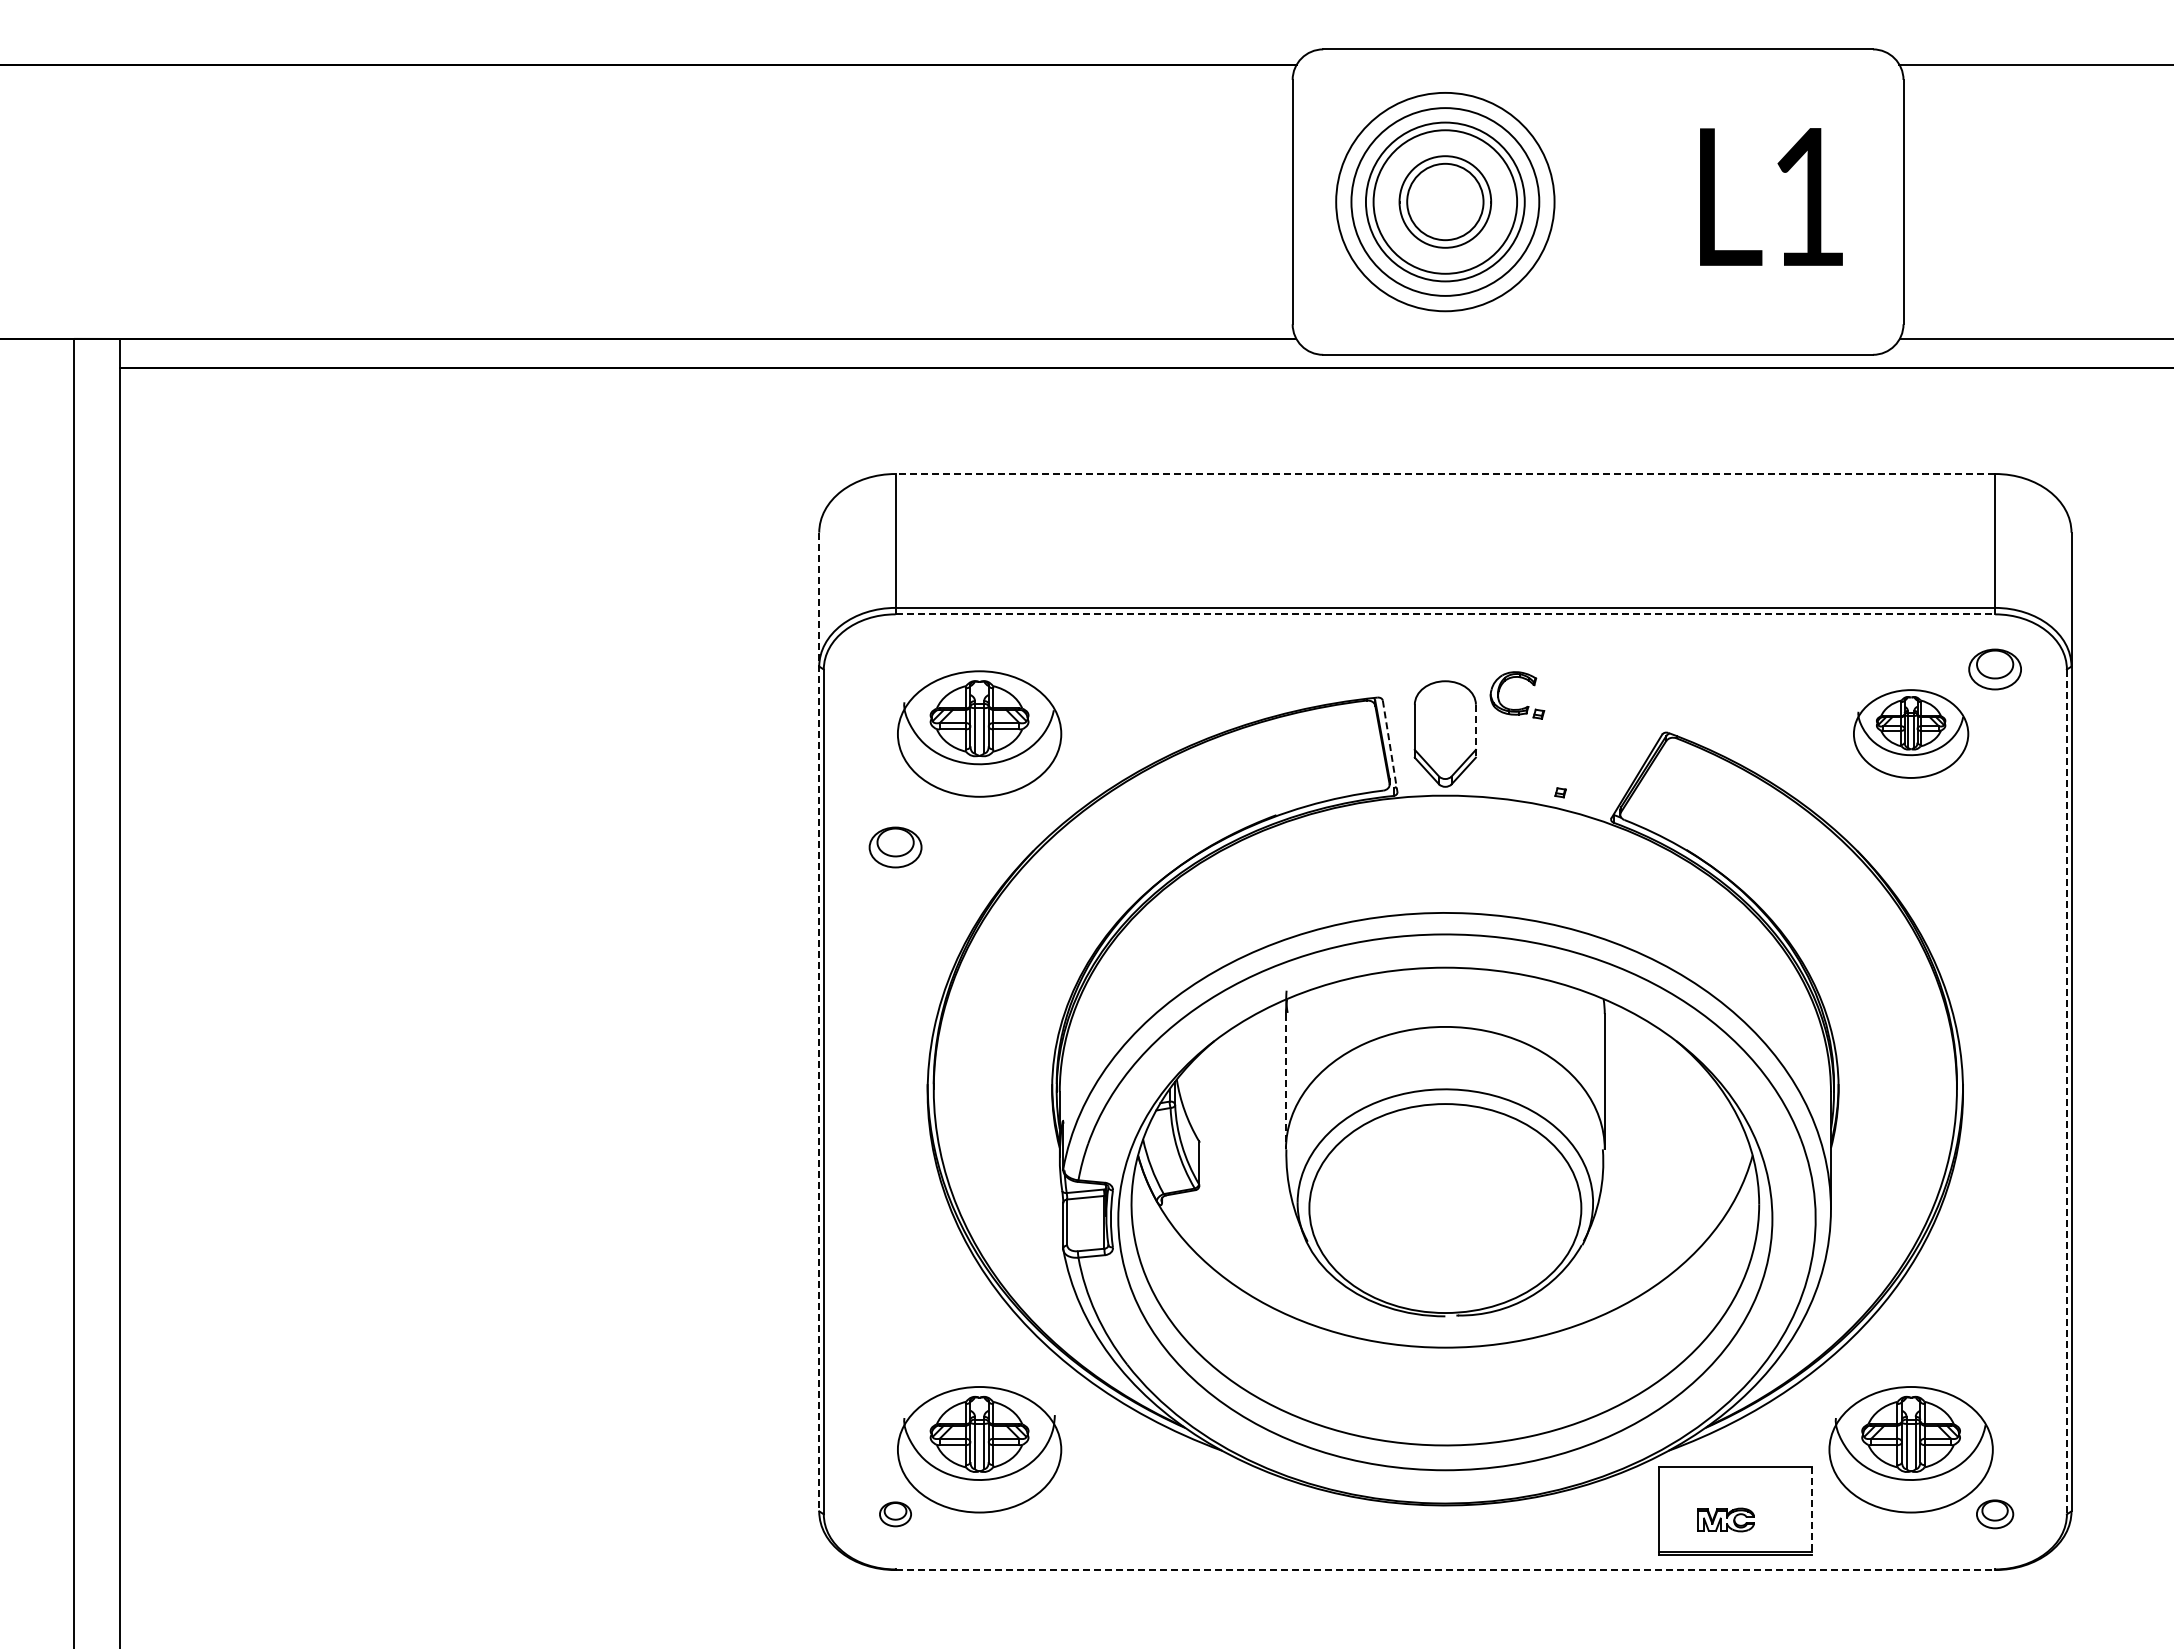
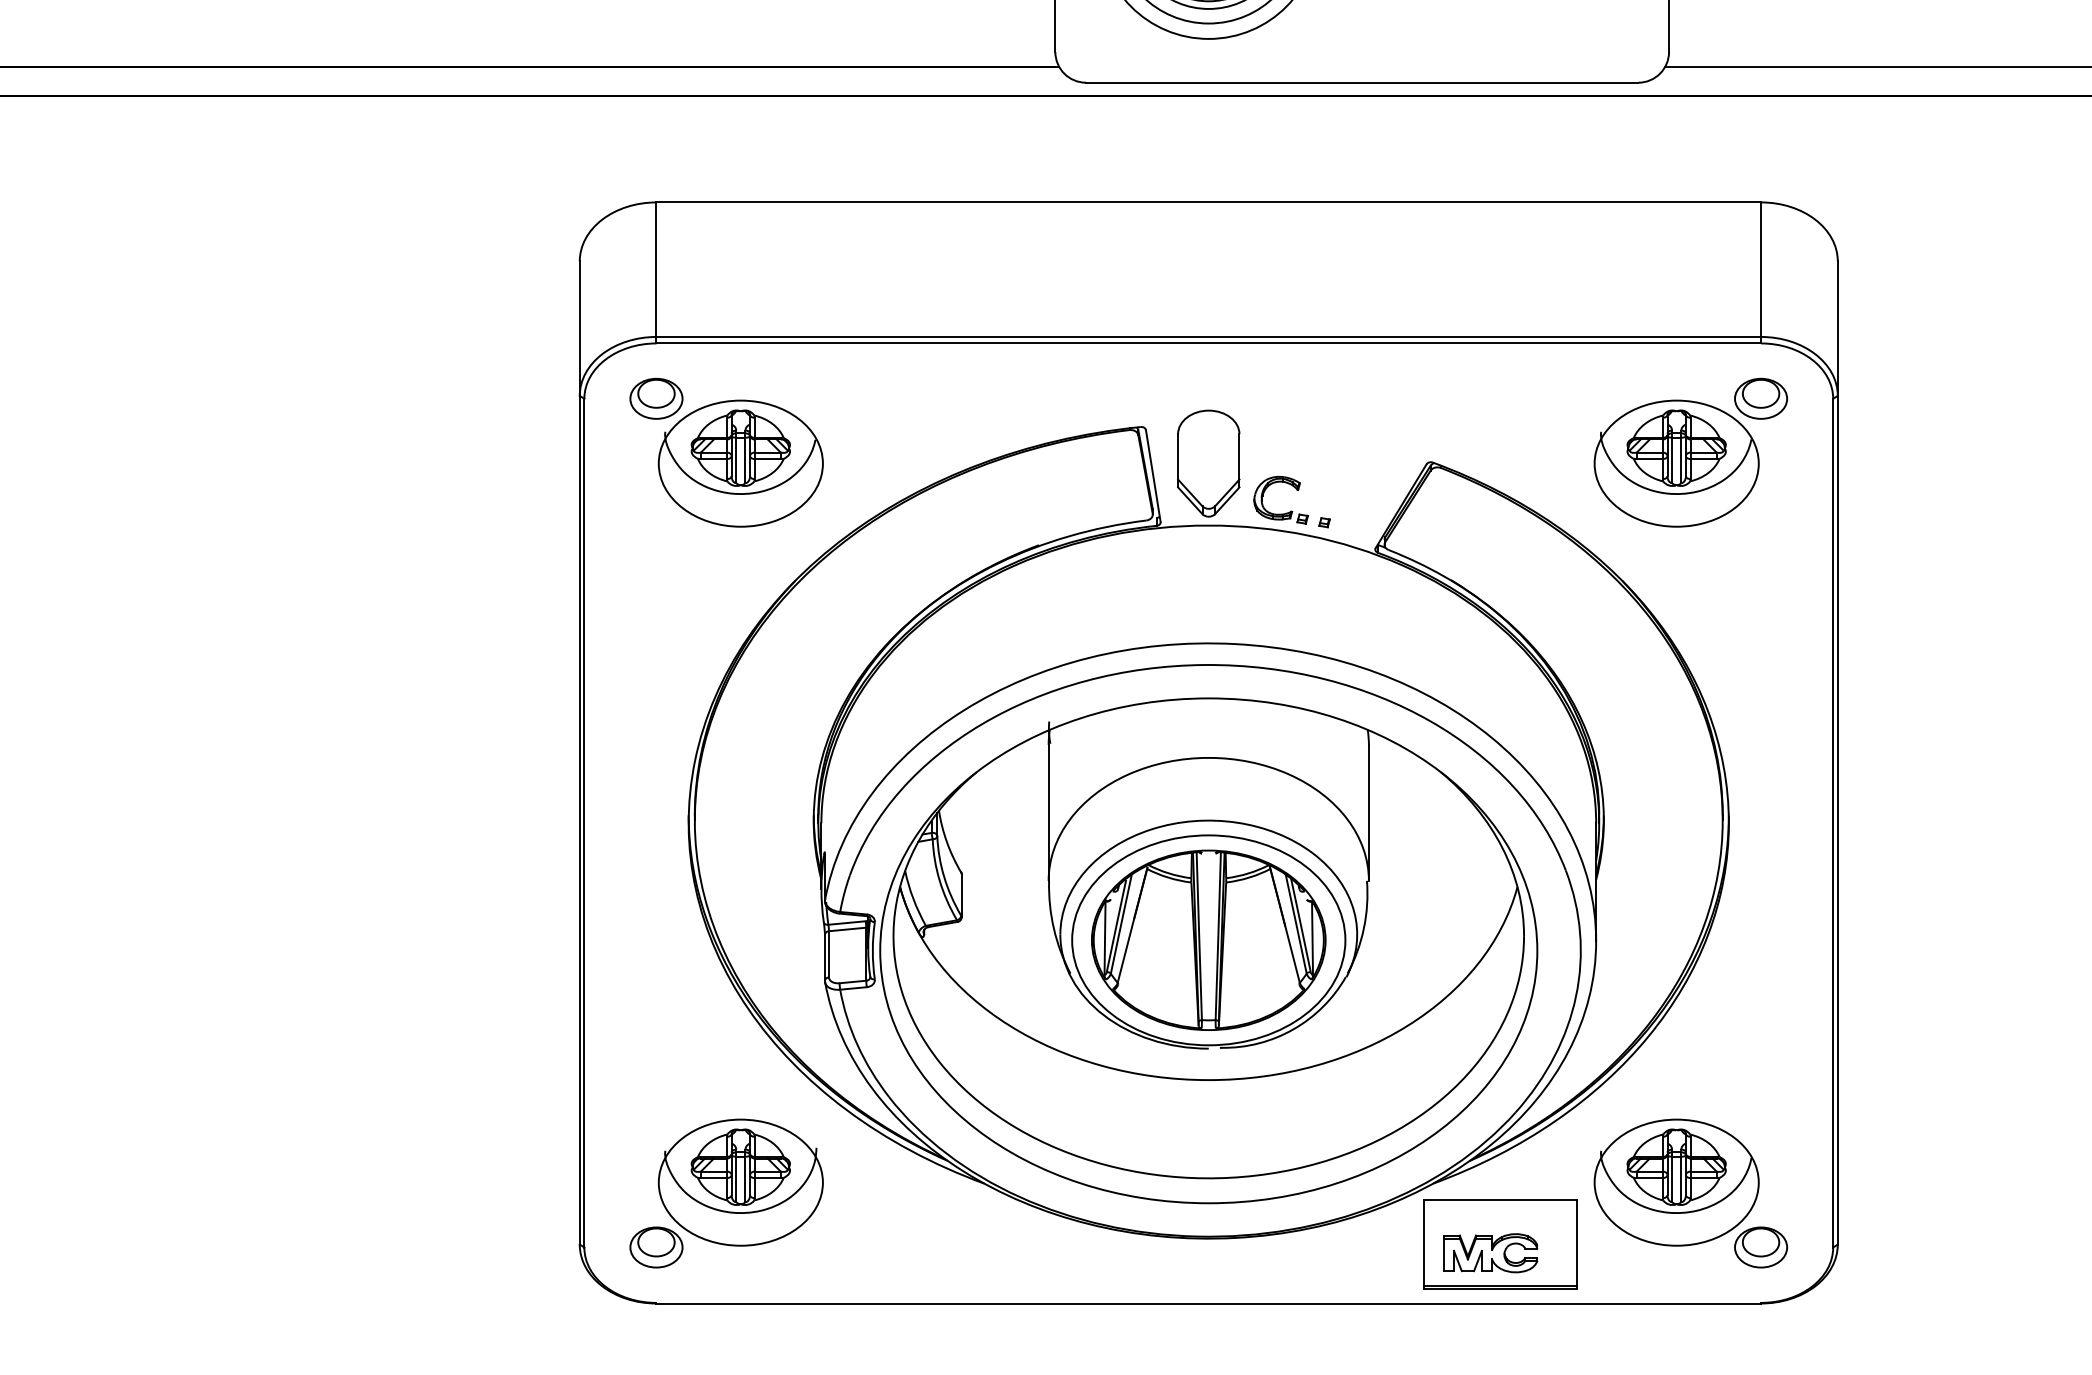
line: (1445, 474) -> (1208, 202), dashed -> solid
line: (1445, 614) -> (1208, 343), dashed -> solid
part: (1517, 708) -> (1281, 513), moved
line: (1475, 731) -> (1239, 461), dashed -> solid
part: (1910, 733) -> (1676, 463), size x1.43
line: (1390, 746) -> (1153, 476), dashed -> solid
part: (895, 847) -> (656, 398), moved
line: (819, 1022) -> (580, 753), dashed -> solid
line: (1285, 1081) -> (1048, 812), dashed -> solid
line: (2066, 1092) -> (1832, 823), dashed -> solid
part: (1445, 1208) -> (1208, 940), added
line: (1811, 1511) -> (1576, 1244), dashed -> solid
part: (895, 1514) -> (656, 1247), size x1.67
part: (1994, 1514) -> (1760, 1247), size x1.43
part: (1725, 1519) -> (1490, 1252), size x1.67
line: (1445, 1570) -> (1208, 1303), dashed -> solid

